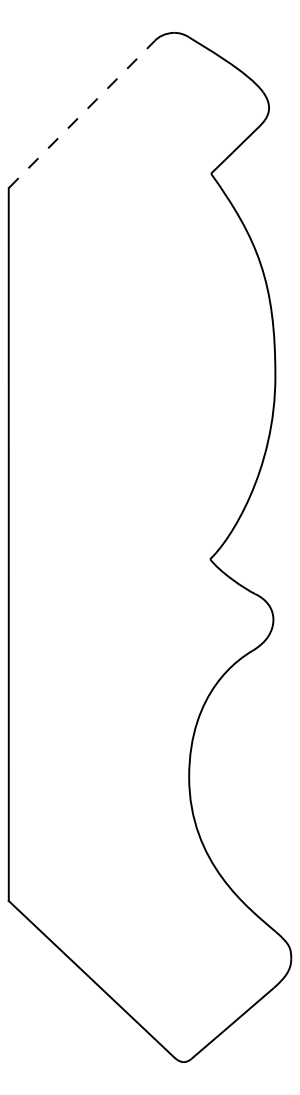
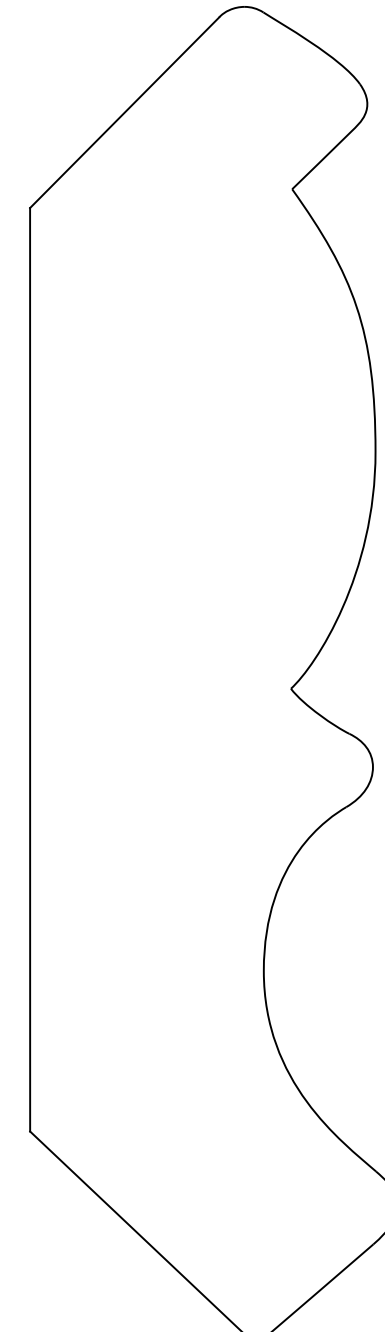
line: (81, 114) -> (124, 112), dashed -> solid

